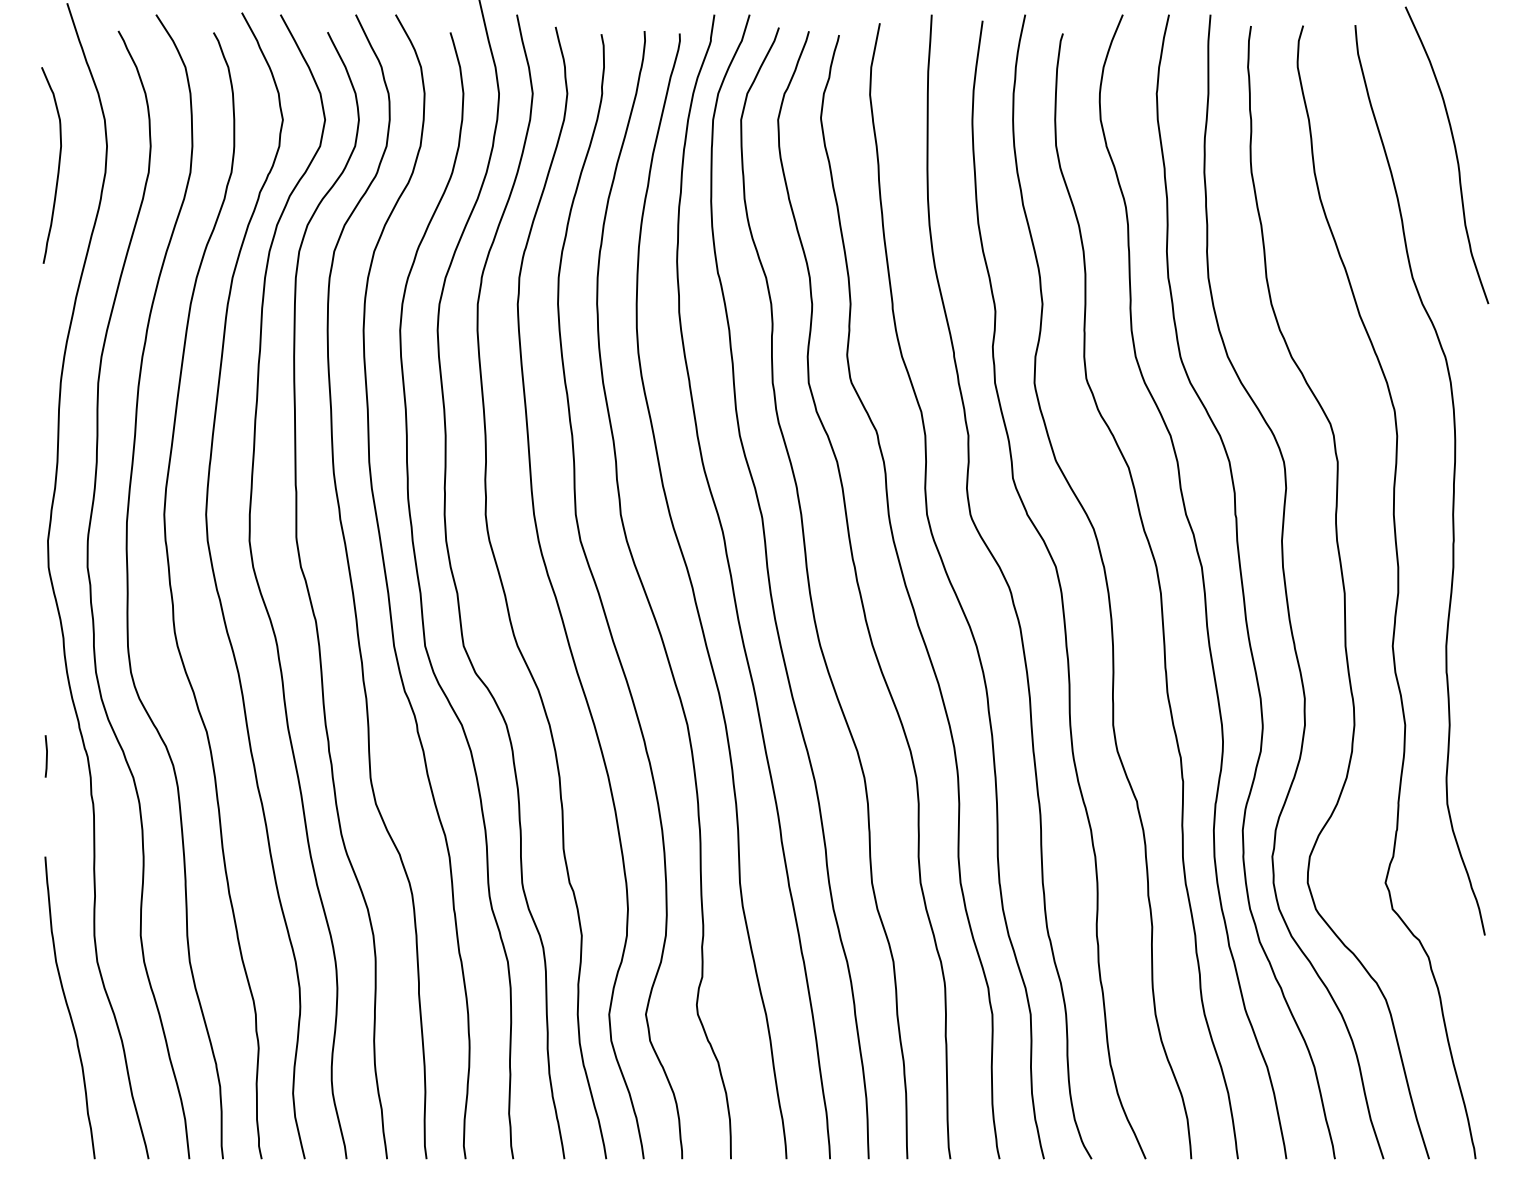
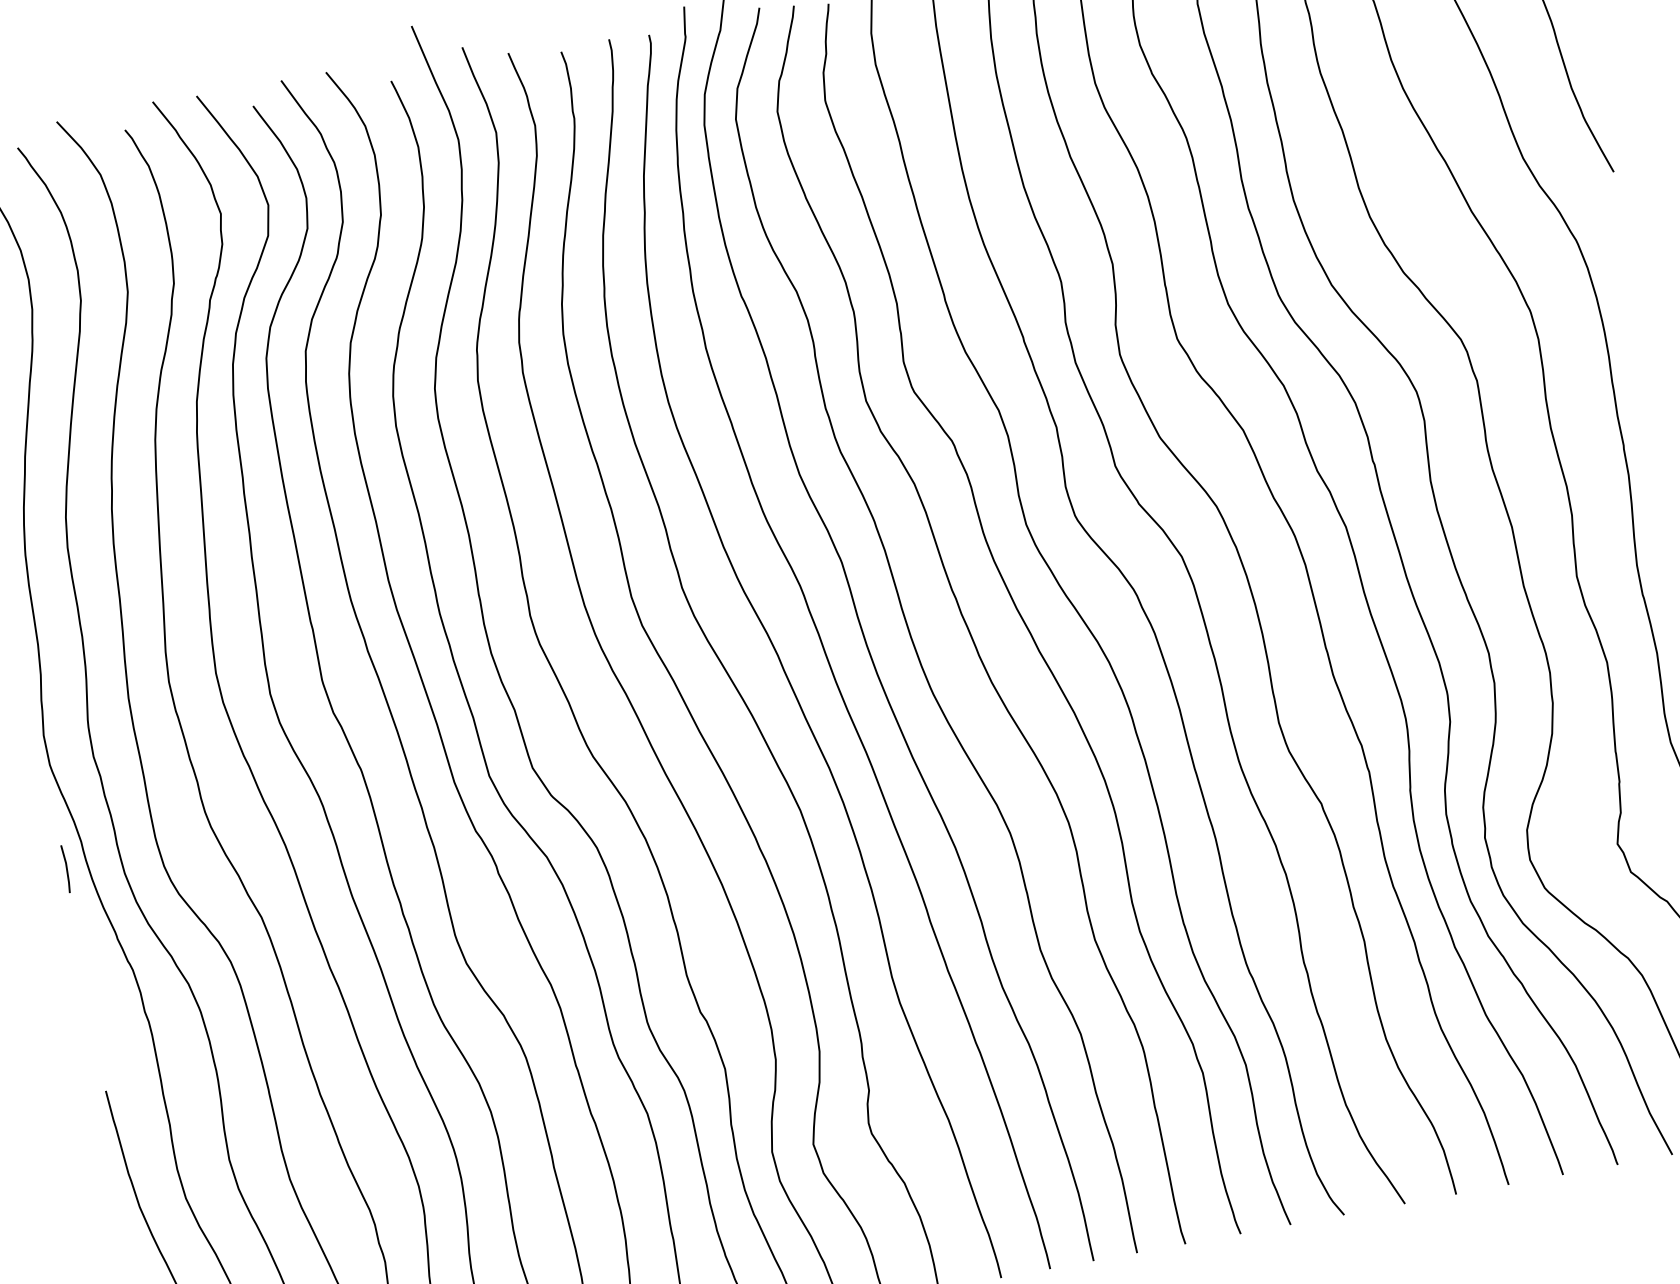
line: (46, 756) -> (66, 869), moved

